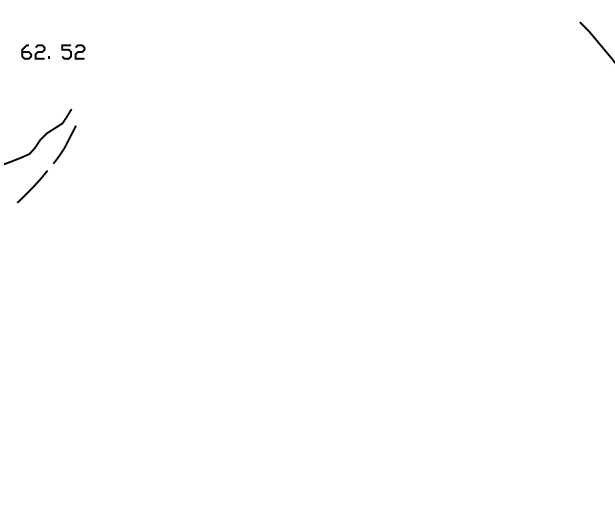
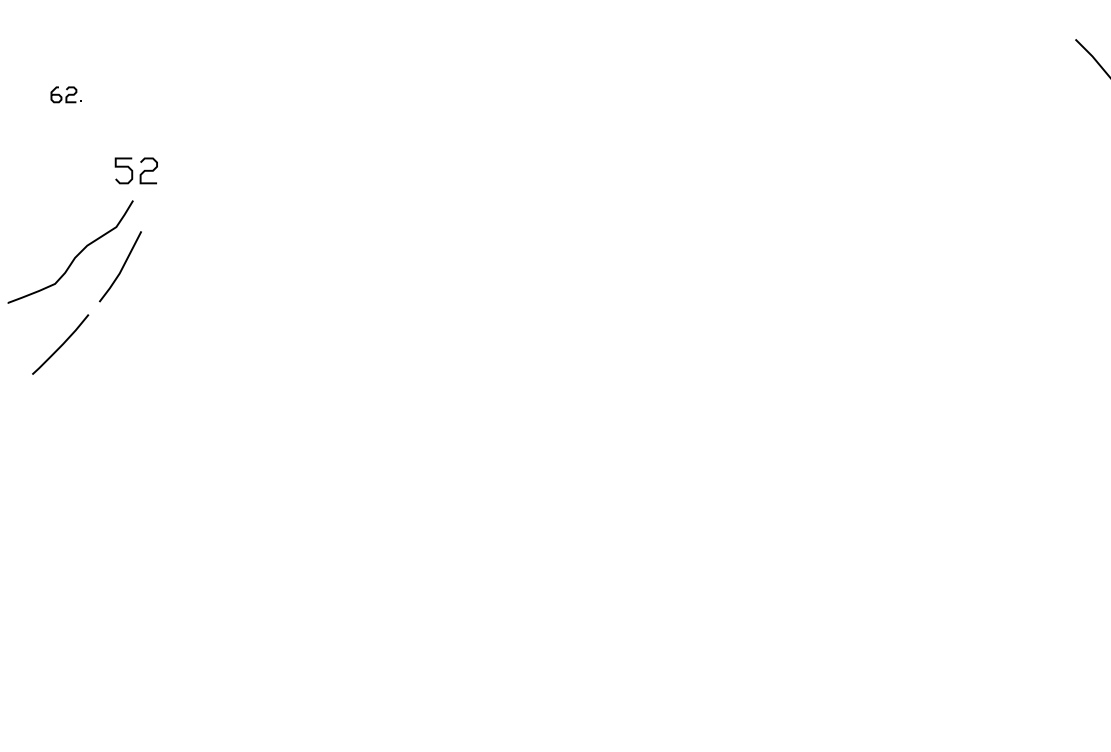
part: (35, 51) -> (66, 93), size x0.6
part: (73, 51) -> (136, 169), moved

